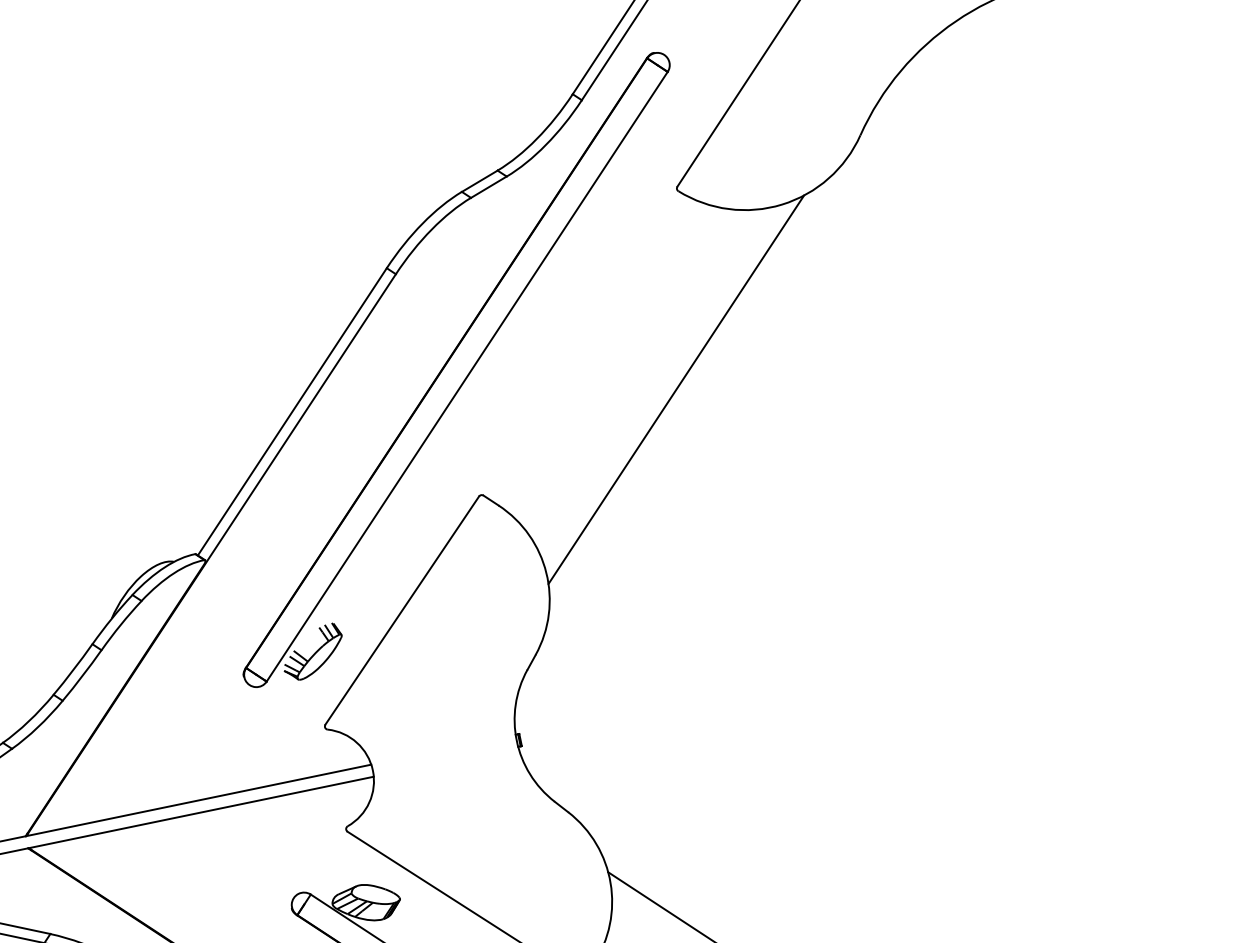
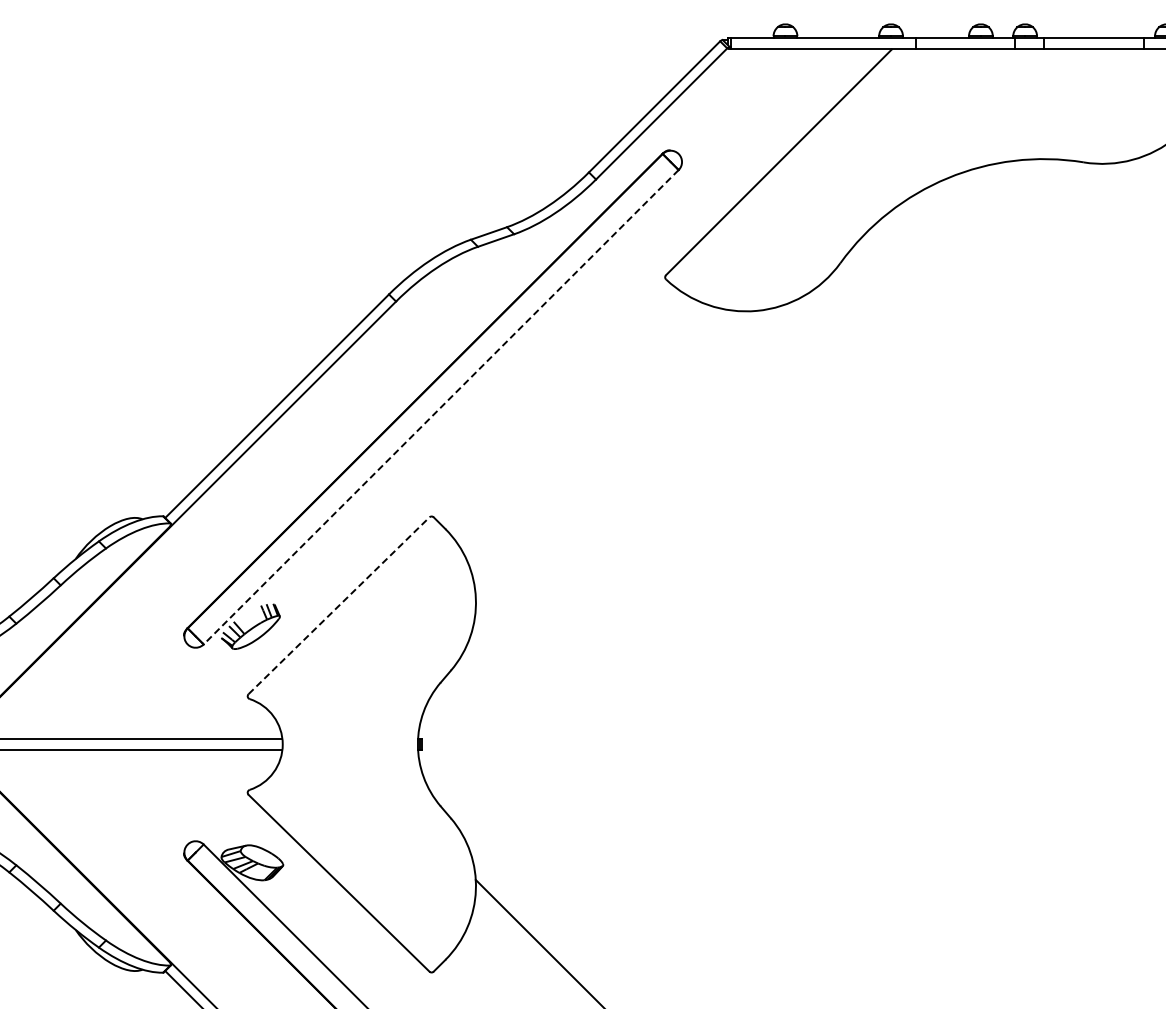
line: (467, 376) -> (441, 407), solid -> dashed
line: (675, 389) -> (626, 457), removed
line: (402, 610) -> (339, 605), solid -> dashed

